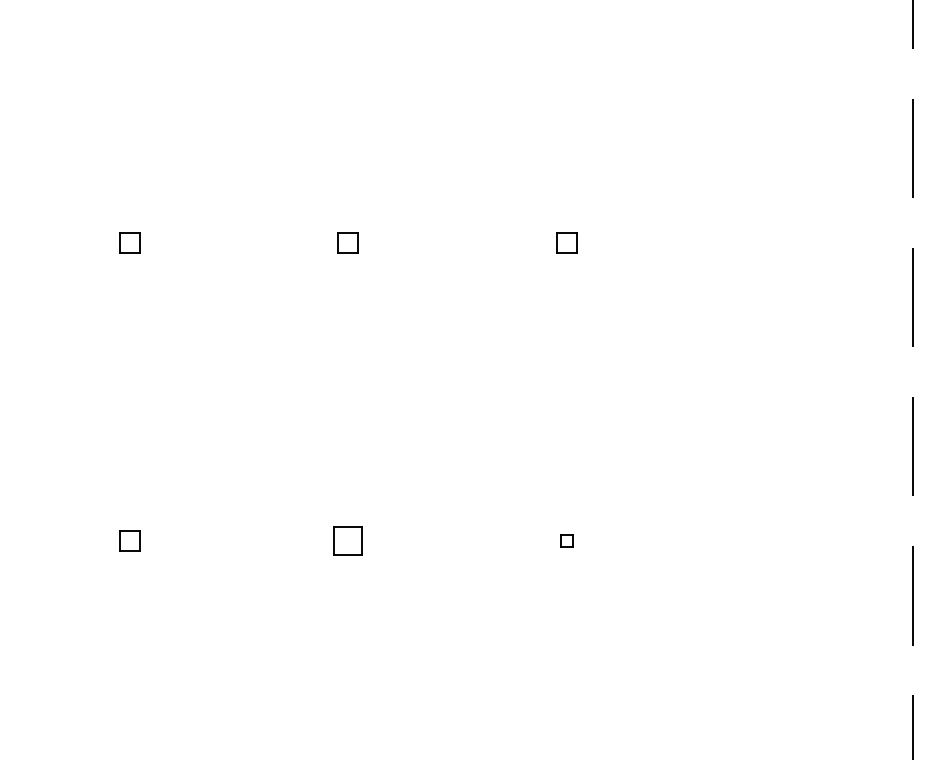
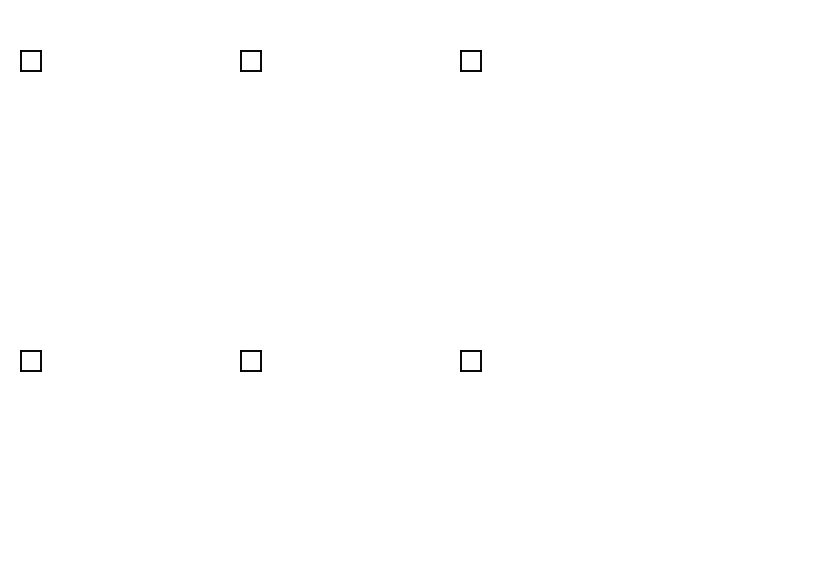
part: (347, 540) -> (250, 360), size x0.71
part: (566, 540) -> (471, 360), size x1.67

